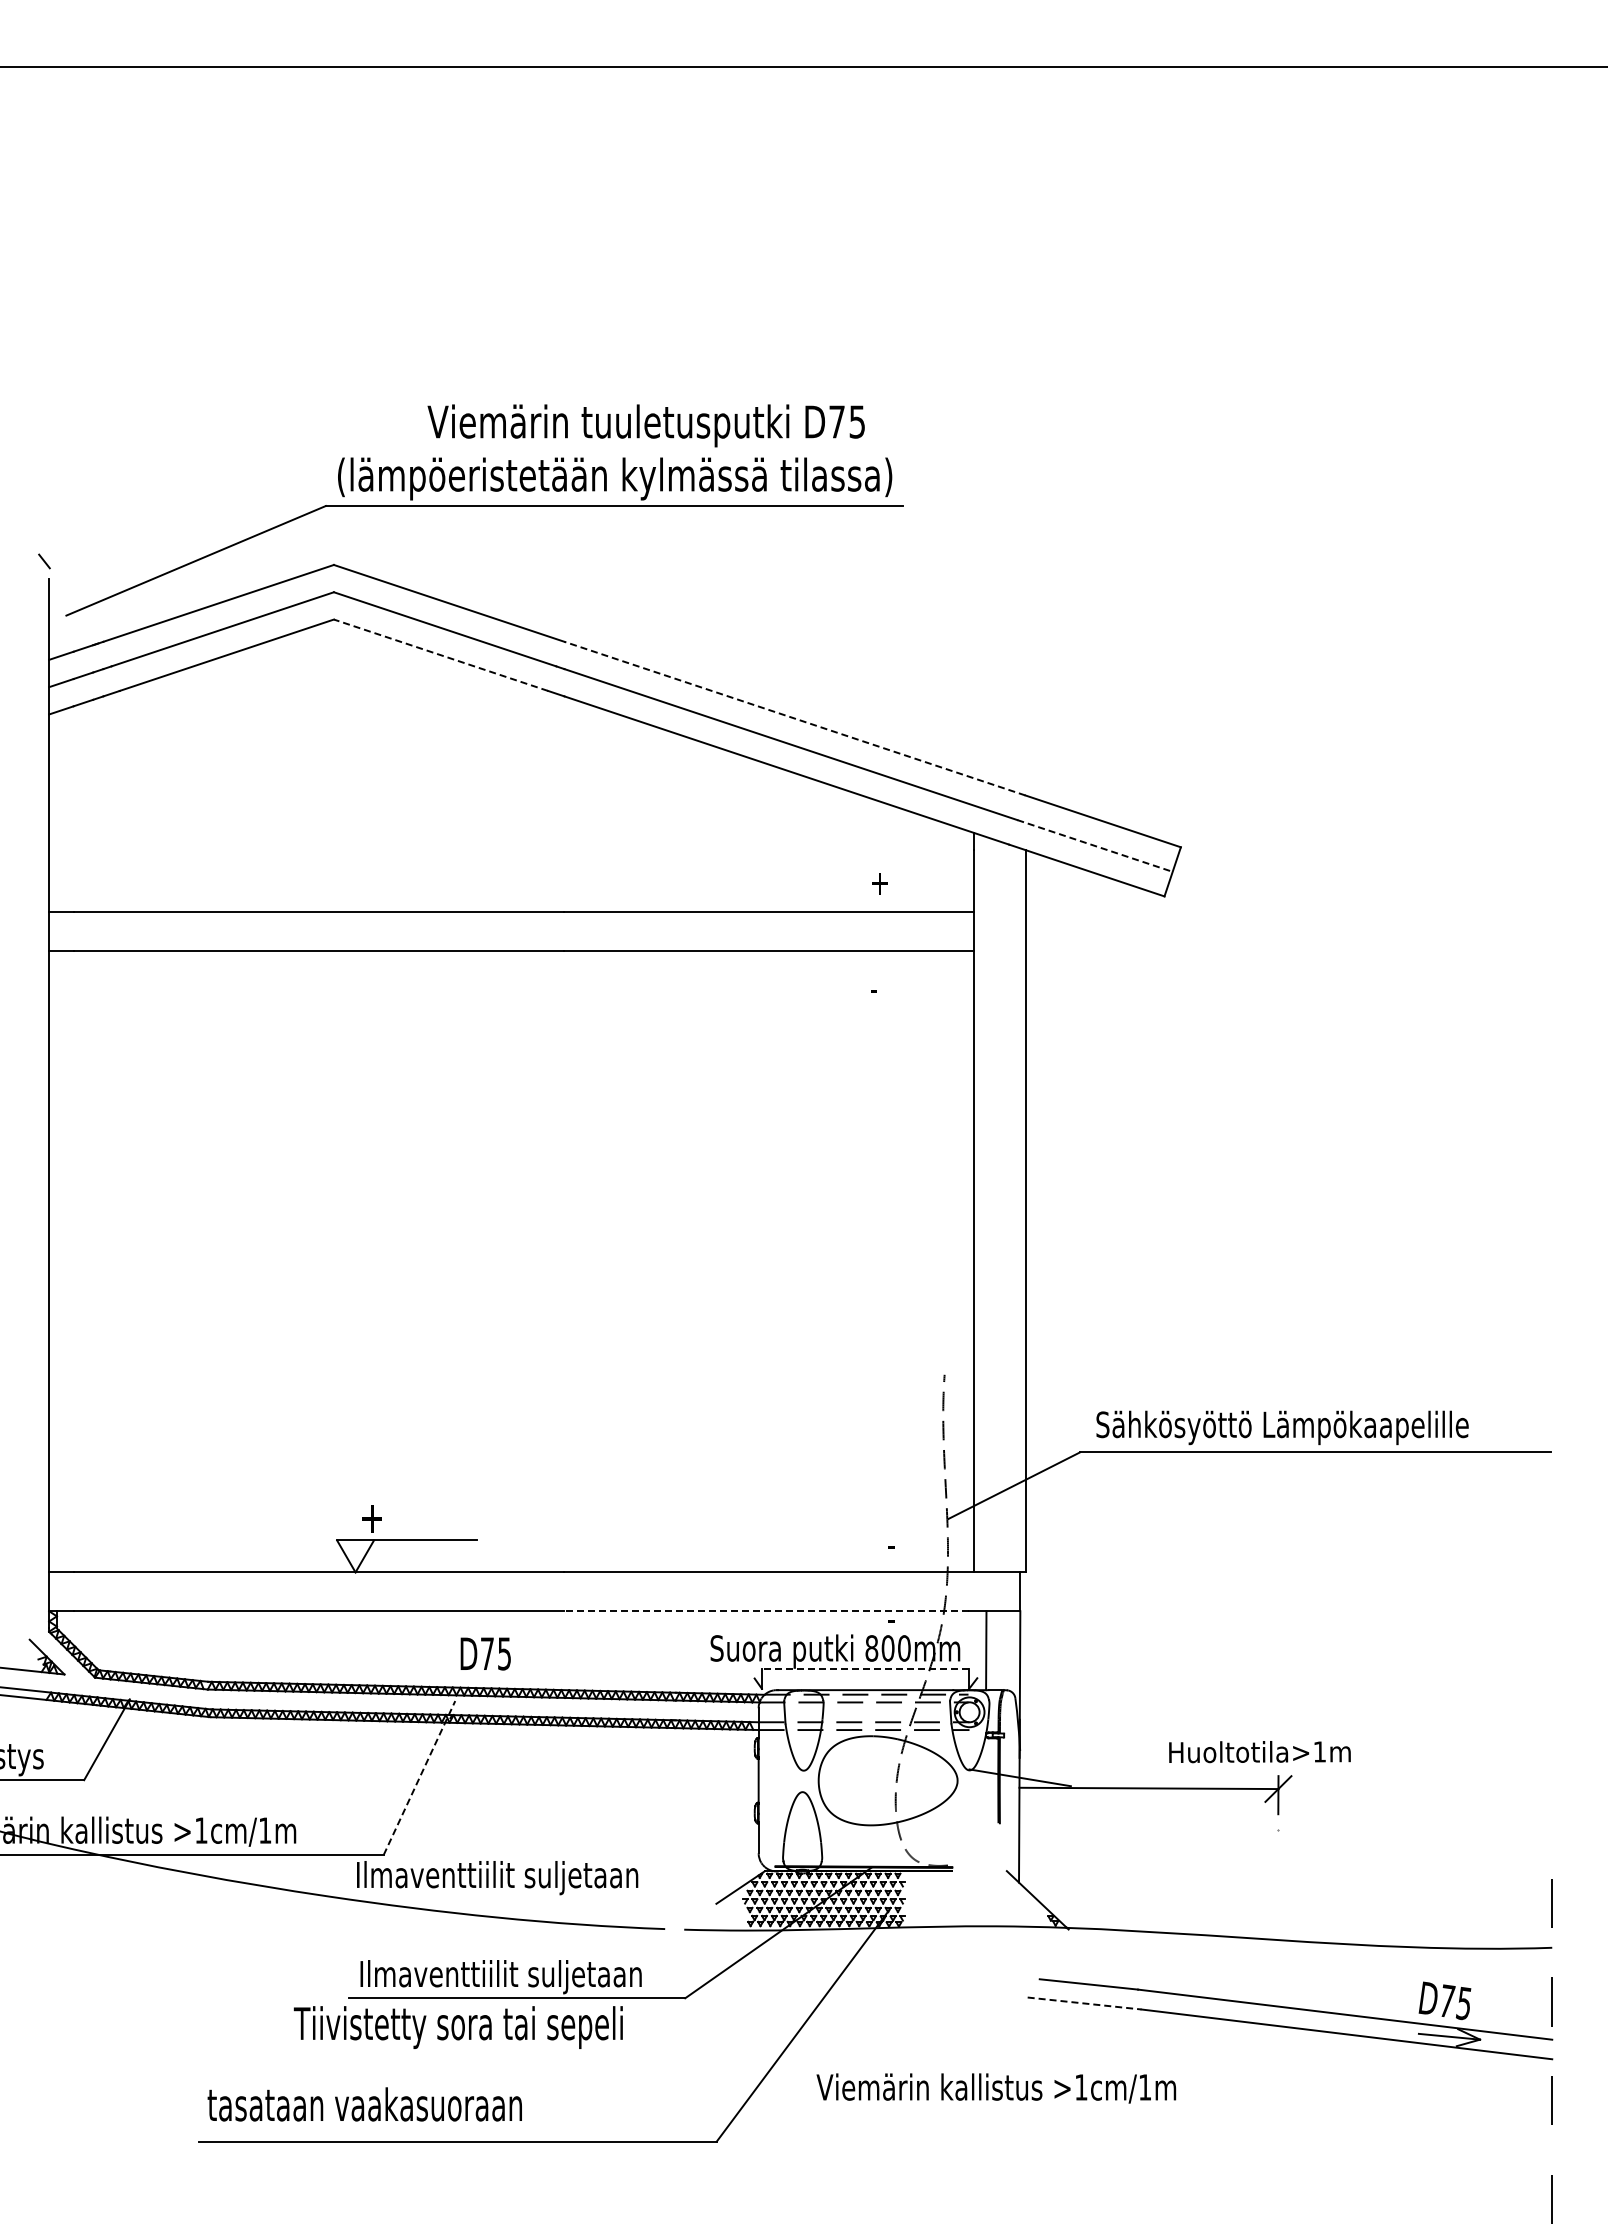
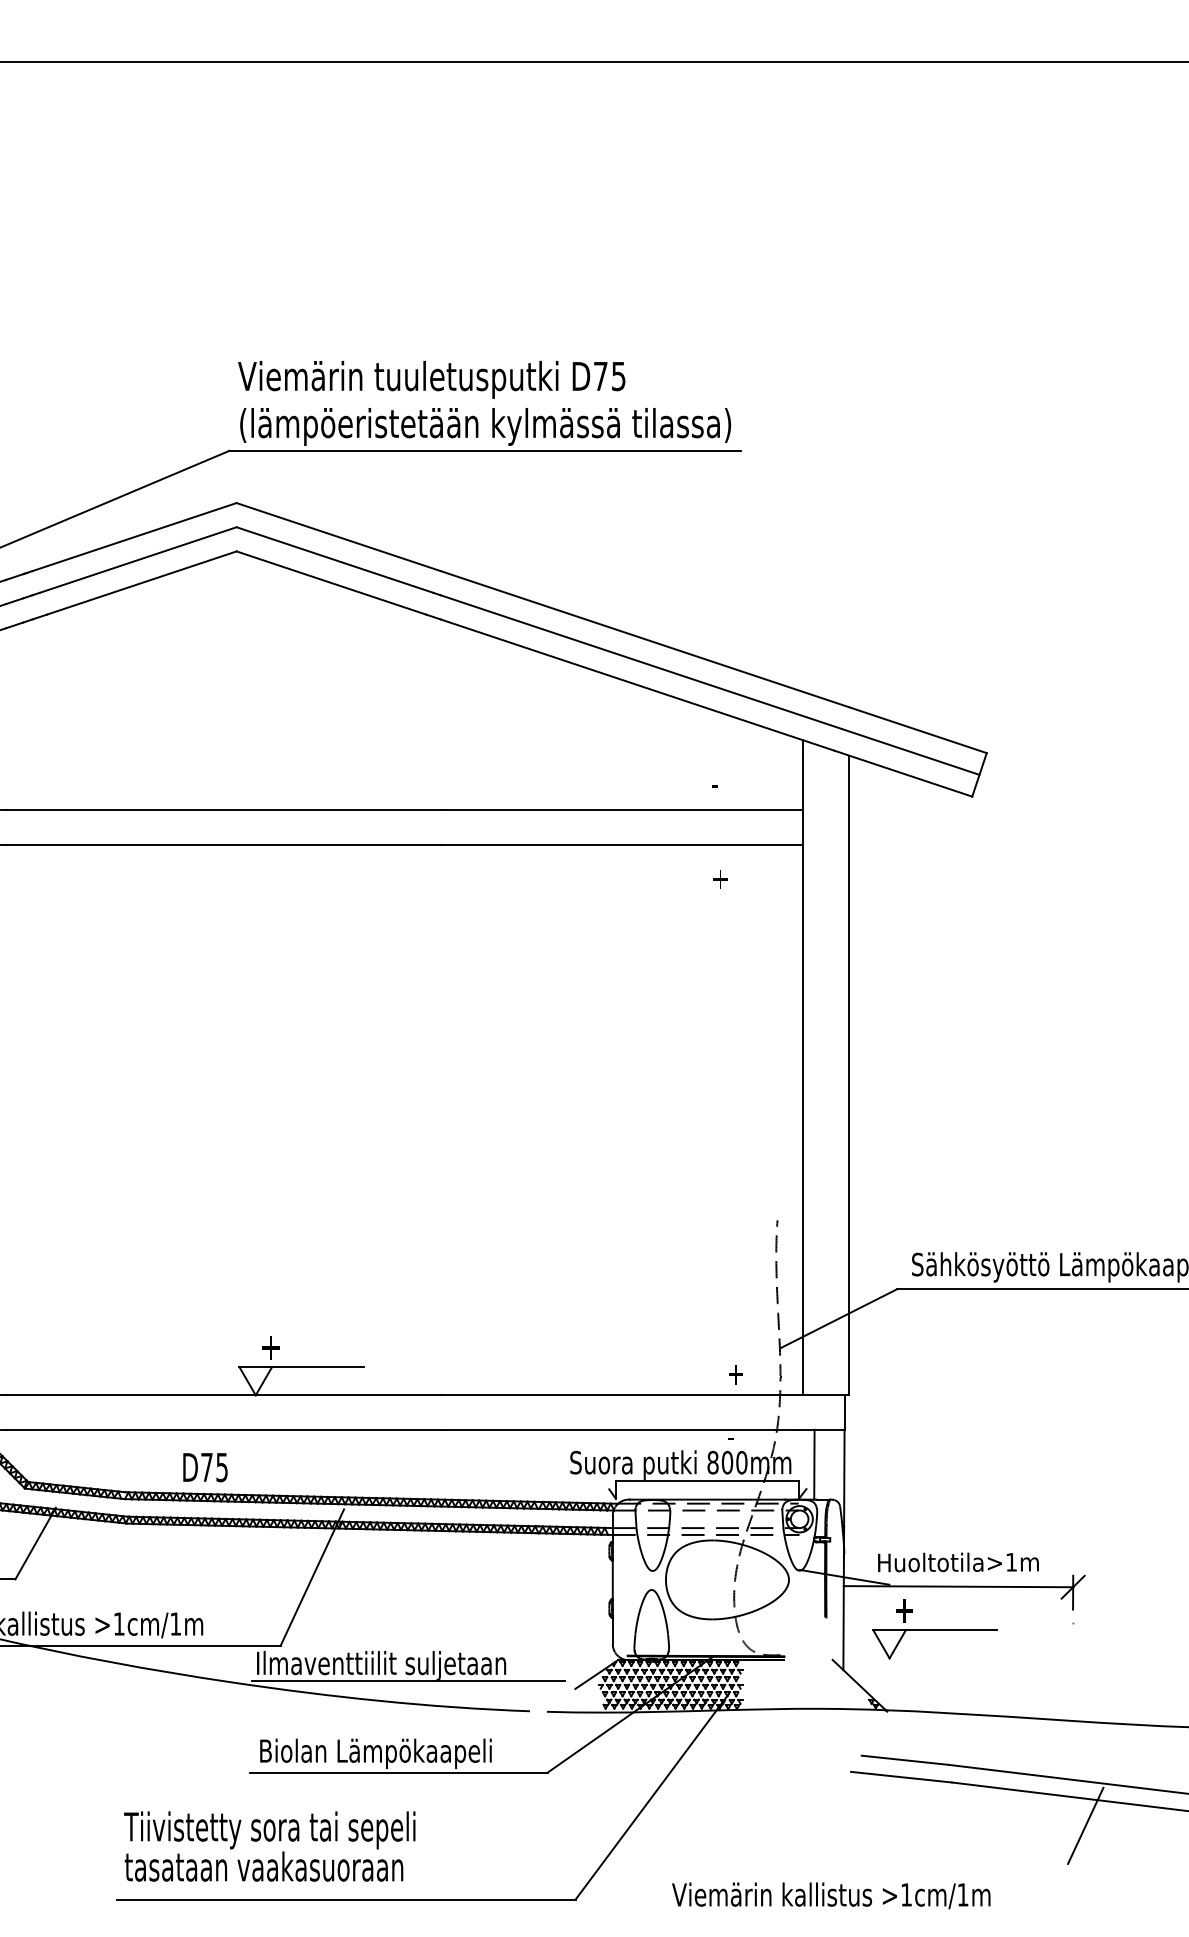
text: (645, 425) -> (431, 379), moved
line: (441, 655) -> (331, 583), dashed -> solid
line: (794, 718) -> (644, 639), dashed -> solid
line: (1095, 845) -> (911, 751), dashed -> solid
text: (879, 883) -> (719, 785), + -> -
text: (879, 989) -> (719, 879), - -> +
text: (896, 1548) -> (734, 1374), - -> +
line: (766, 1611) -> (619, 1429), dashed -> solid
text: (485, 1653) -> (205, 1467), moved
line: (865, 1669) -> (707, 1481), dashed -> solid
text: (1259, 1752) -> (958, 1562), moved
line: (419, 1778) -> (312, 1577), dashed -> solid
part: (1122, 1836) -> (935, 1629), added
line: (527, 1895) -> (408, 1681), added
text: (502, 1977) -> (385, 1754), Ilmaventtiilit suljetaan -> Biolan Lämpökaapeli
line: (1085, 2003) -> (902, 1777), dashed -> solid
text: (457, 2027) -> (269, 1830), moved
line: (1292, 2058) -> (1085, 1825), added
text: (996, 2088) -> (831, 1895), moved

